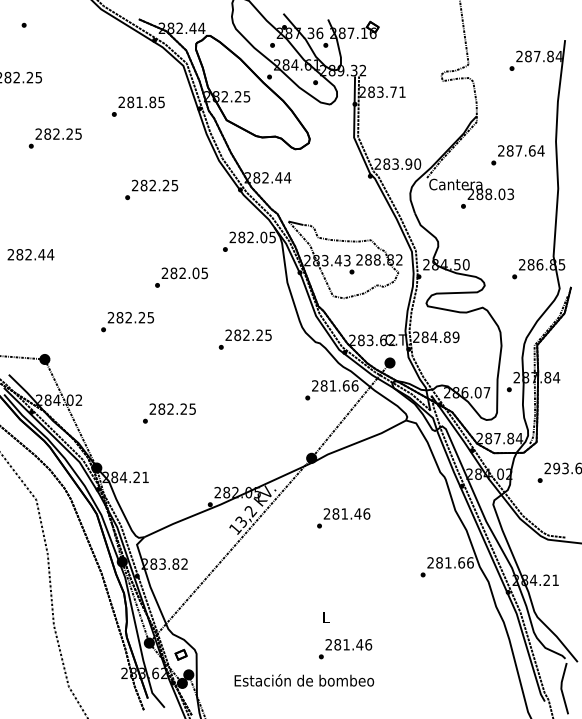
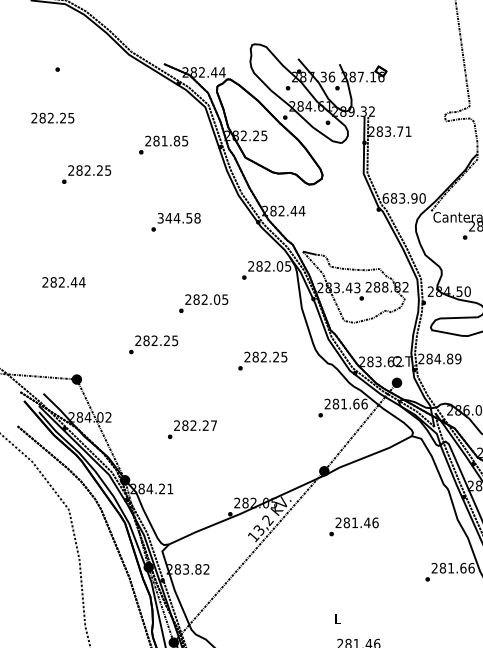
text: (377, 163) -> (385, 197), 283.90 -> 683.90
text: (155, 185) -> (179, 218), 282.25 -> 344.58
text: (192, 408) -> (213, 425), 282.25 -> 282.27

